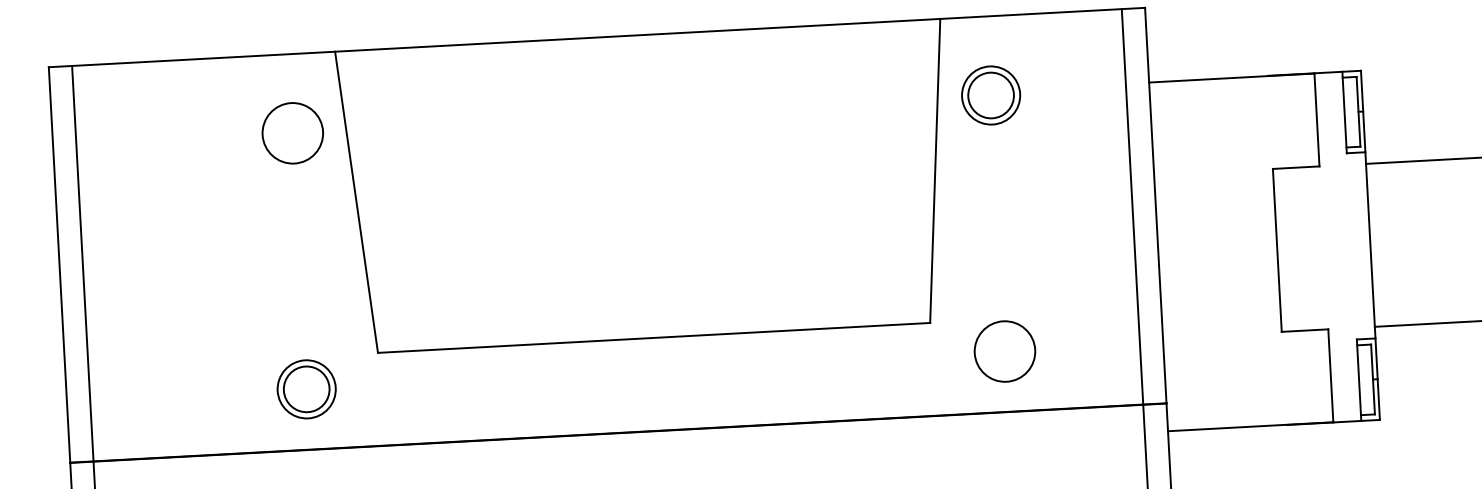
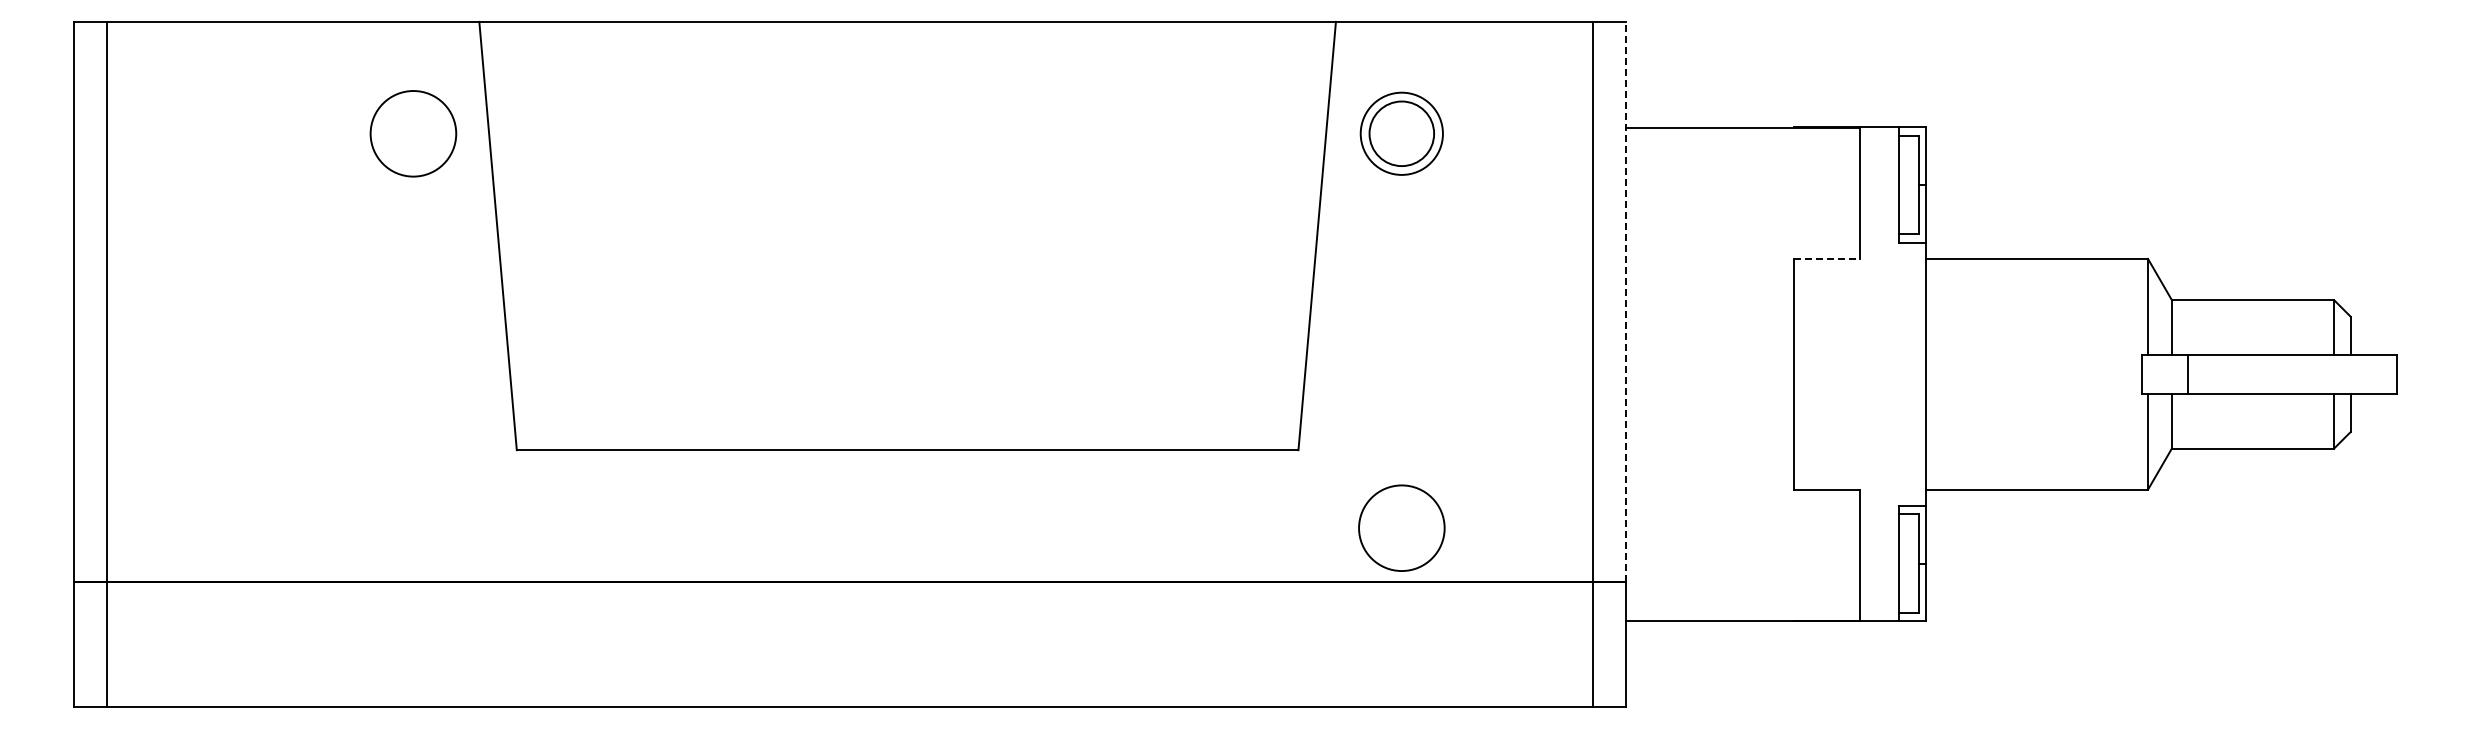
line: (1295, 167) -> (1826, 258), solid -> dashed
line: (1155, 205) -> (1625, 301), solid -> dashed
circle: (1004, 351) -> (1401, 527), moved
part: (306, 389) -> (413, 496), removed

